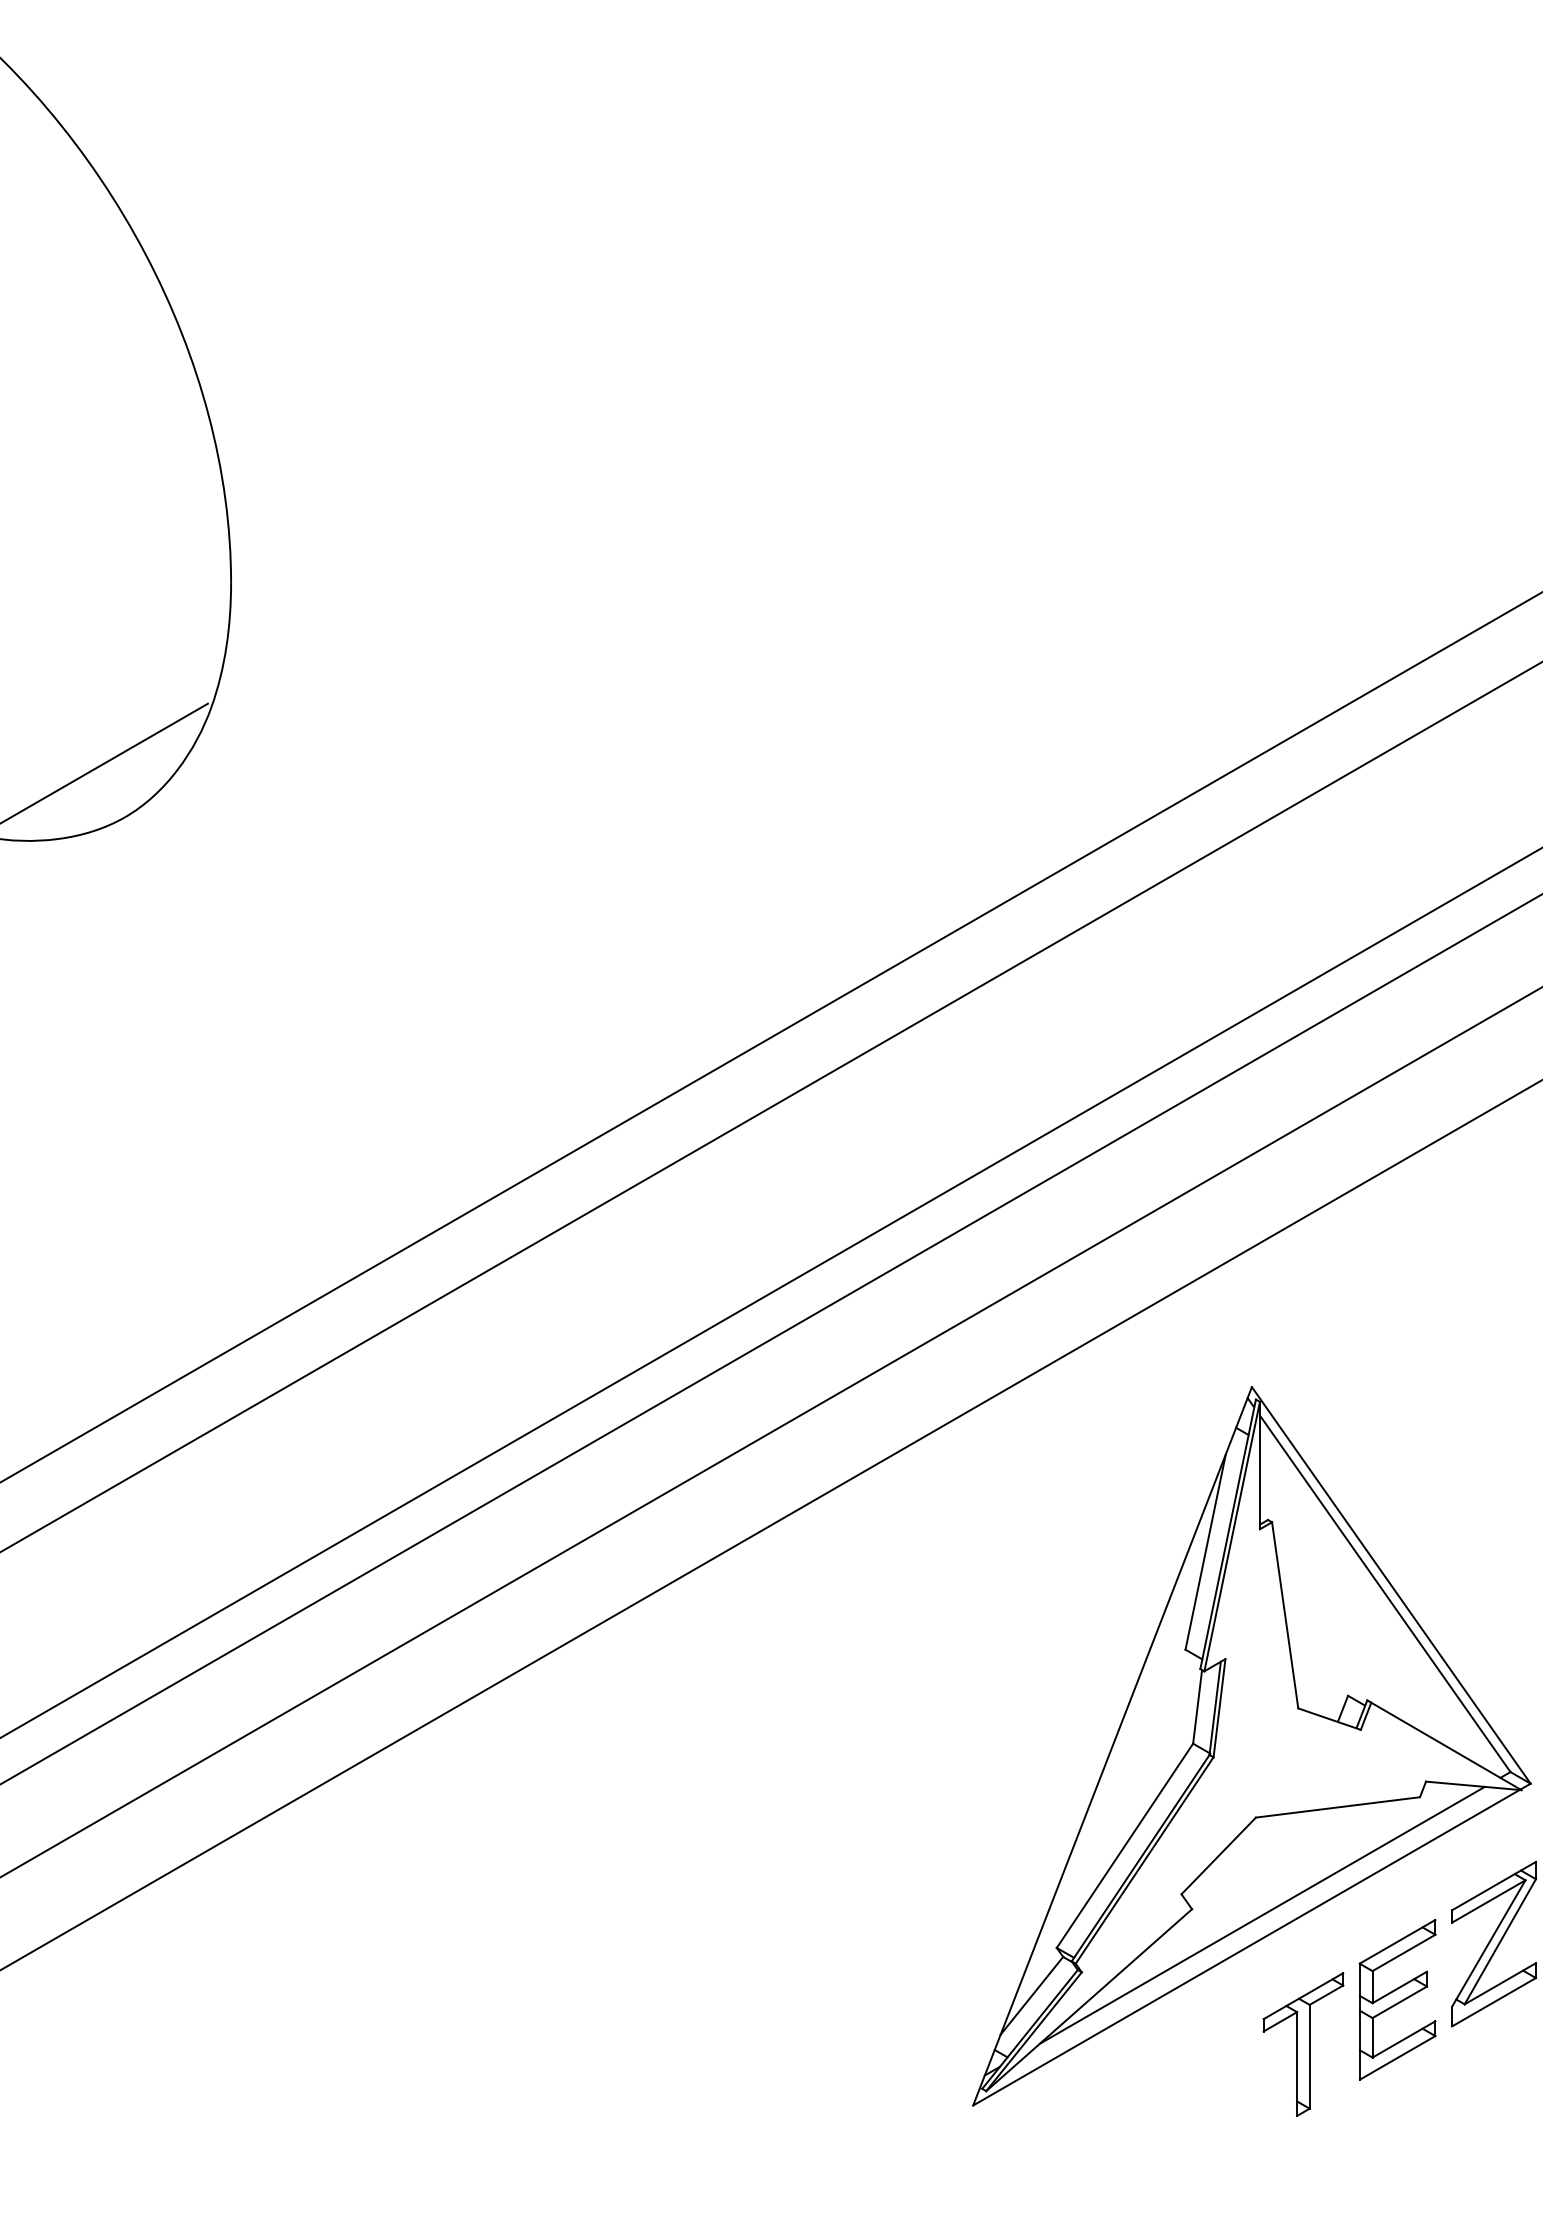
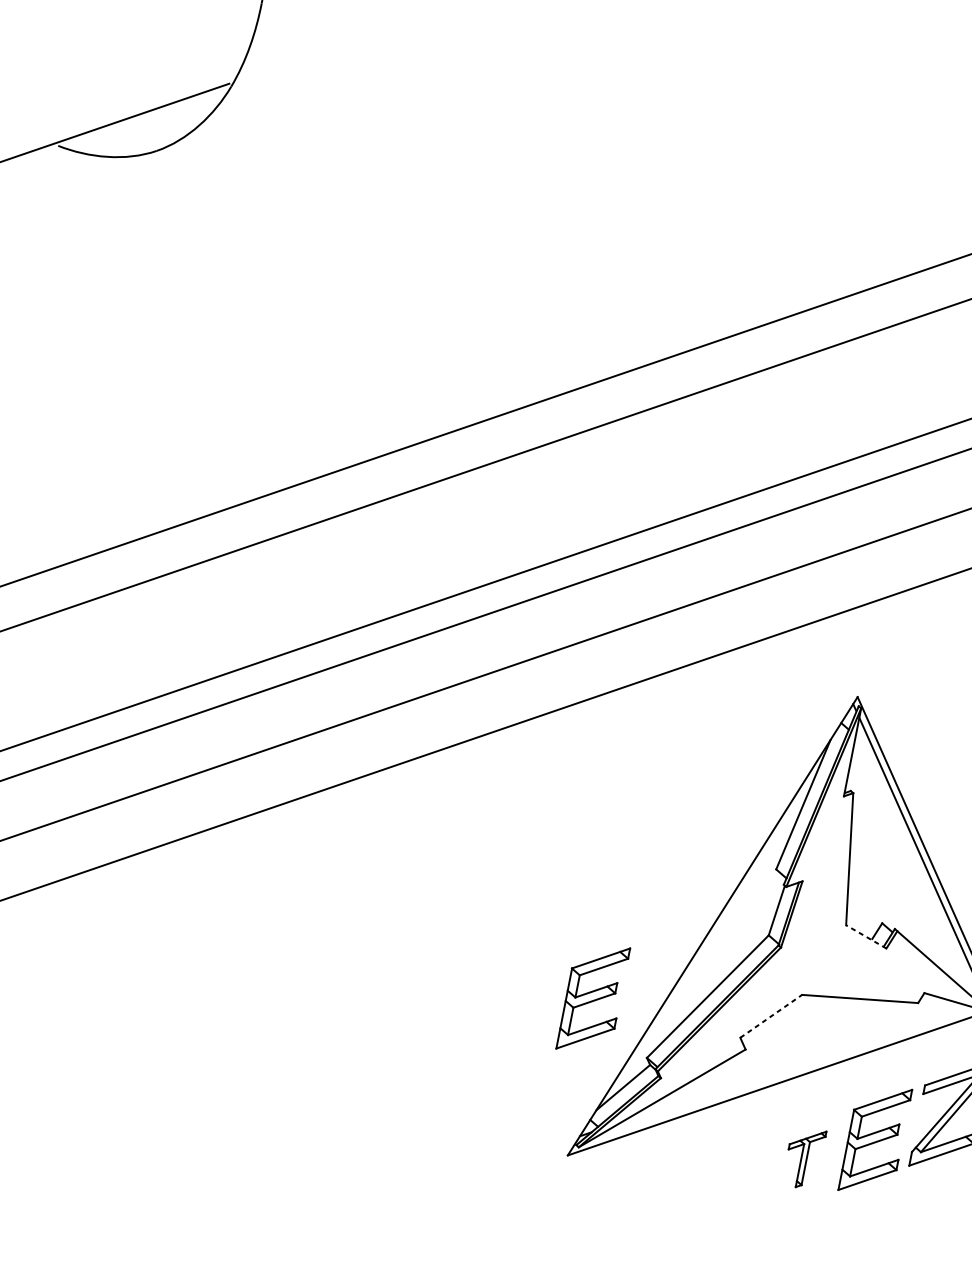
line: (1329, 1718) -> (866, 936), solid -> dashed
line: (1219, 1855) -> (771, 1016), solid -> dashed
part: (965, 1879) -> (593, 998), added
line: (1261, 1914) -> (792, 1062), removed
part: (1303, 2044) -> (804, 1158), size x0.6

